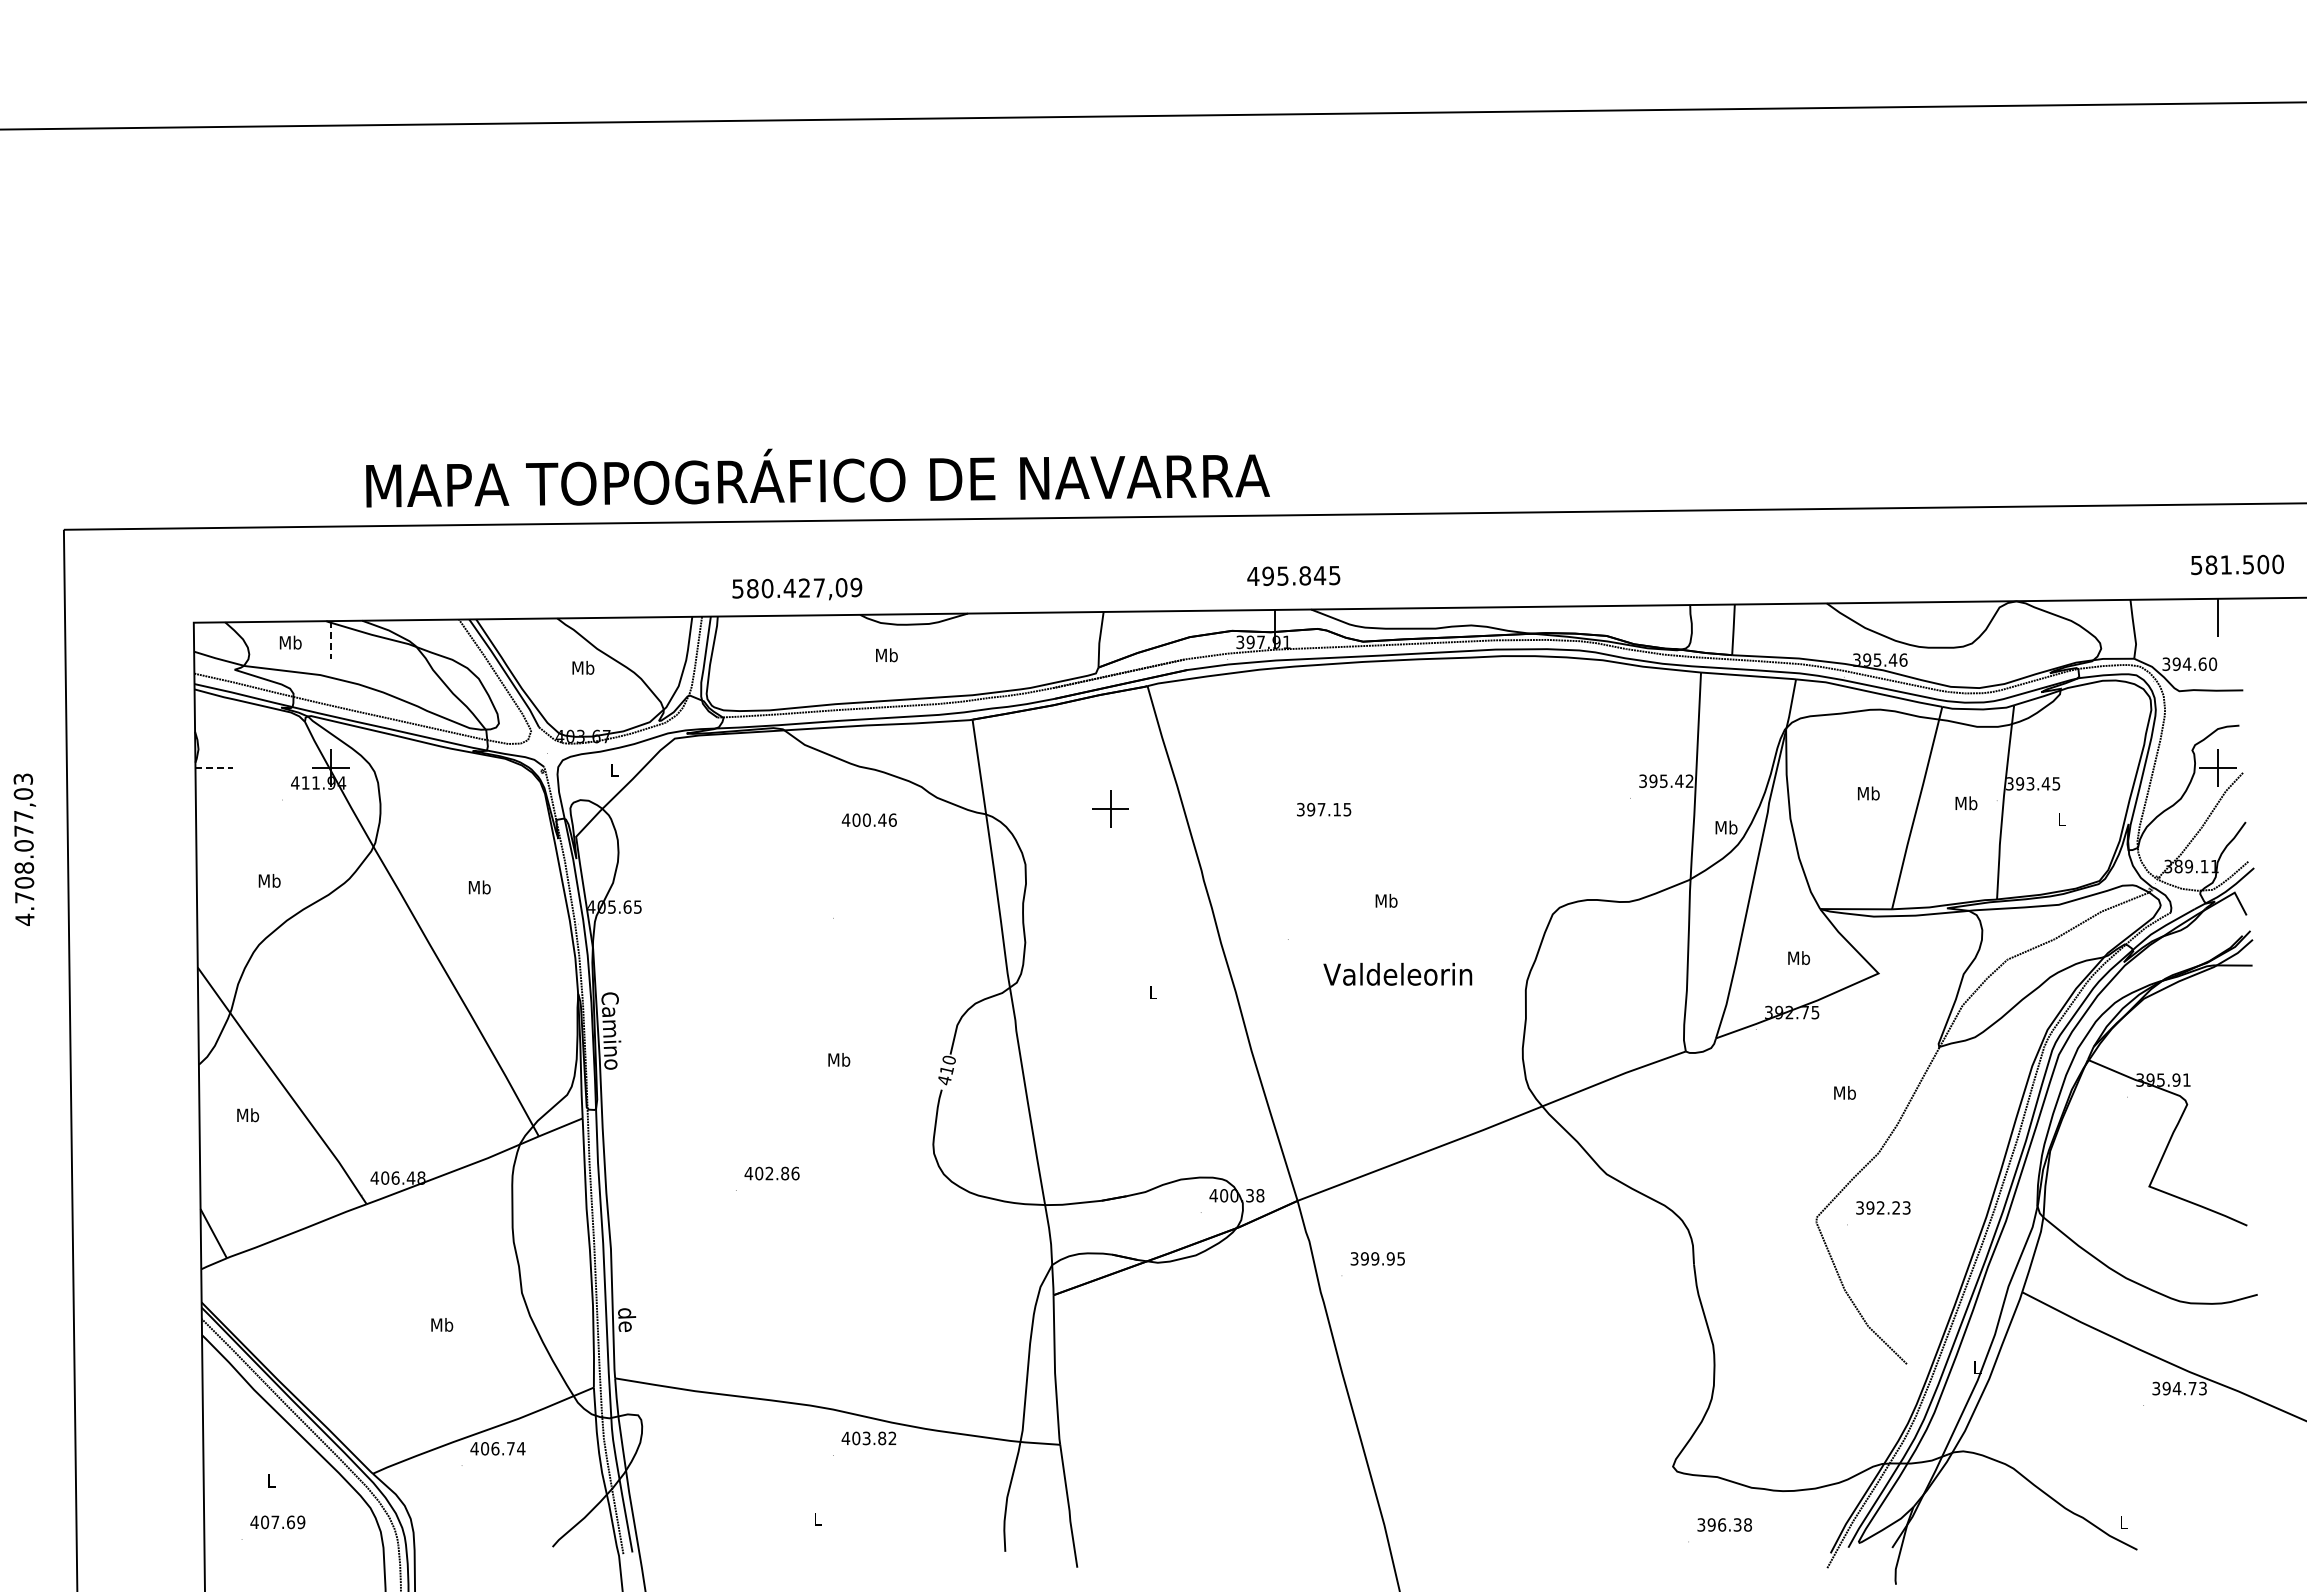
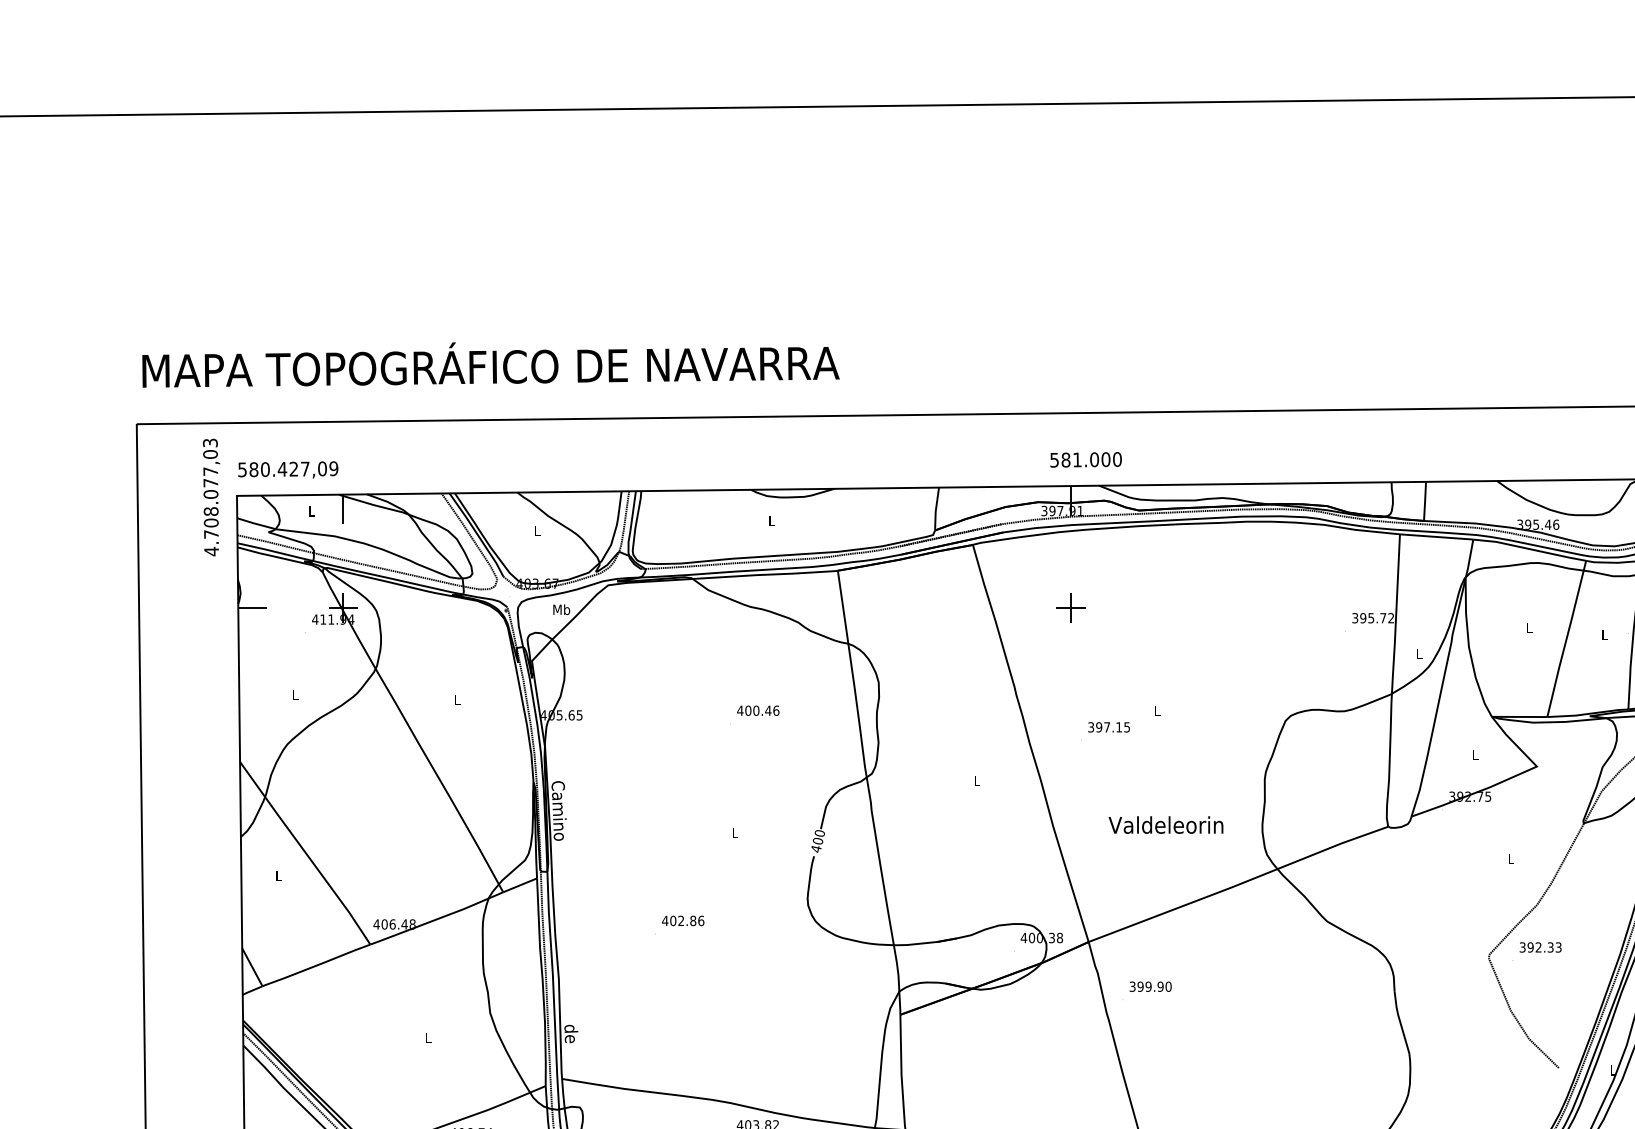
text: (817, 477) -> (490, 364), moved
text: (1293, 575) -> (1085, 459), 495.845 -> 581.000
text: (797, 588) -> (288, 469), moved
line: (331, 639) -> (343, 508), dashed -> solid
text: (290, 642) -> (311, 511), Mb -> L
text: (886, 655) -> (771, 521), Mb -> L
text: (583, 667) -> (537, 530), Mb -> L
line: (214, 768) -> (252, 608), dashed -> solid
text: (614, 770) -> (561, 609), L -> Mb
text: (1679, 780) -> (1383, 617), 395.42 -> 395.72
text: (1868, 793) -> (1529, 627), Mb -> L
text: (1966, 803) -> (1604, 635), Mb -> L
part: (1110, 808) -> (1070, 607), moved
text: (1324, 809) -> (1109, 727), moved
text: (868, 819) -> (757, 710), moved
text: (1726, 827) -> (1419, 653), Mb -> L
text: (24, 849) -> (211, 497), moved
text: (269, 880) -> (295, 694), Mb -> L
text: (479, 887) -> (457, 700), Mb -> L
text: (1386, 900) -> (1157, 710), Mb -> L
text: (1799, 957) -> (1475, 754), Mb -> L
text: (1397, 973) -> (1165, 824), moved
text: (839, 1059) -> (735, 832), Mb -> L
text: (946, 1070) -> (817, 841), 410 -> 400
text: (1844, 1092) -> (1510, 858), Mb -> L
text: (248, 1115) -> (279, 876), Mb -> L
text: (1896, 1207) -> (1550, 947), 392.23 -> 392.33
text: (1401, 1258) -> (1168, 986), 399.95 -> 399.90
text: (442, 1324) -> (428, 1037), Mb -> L

